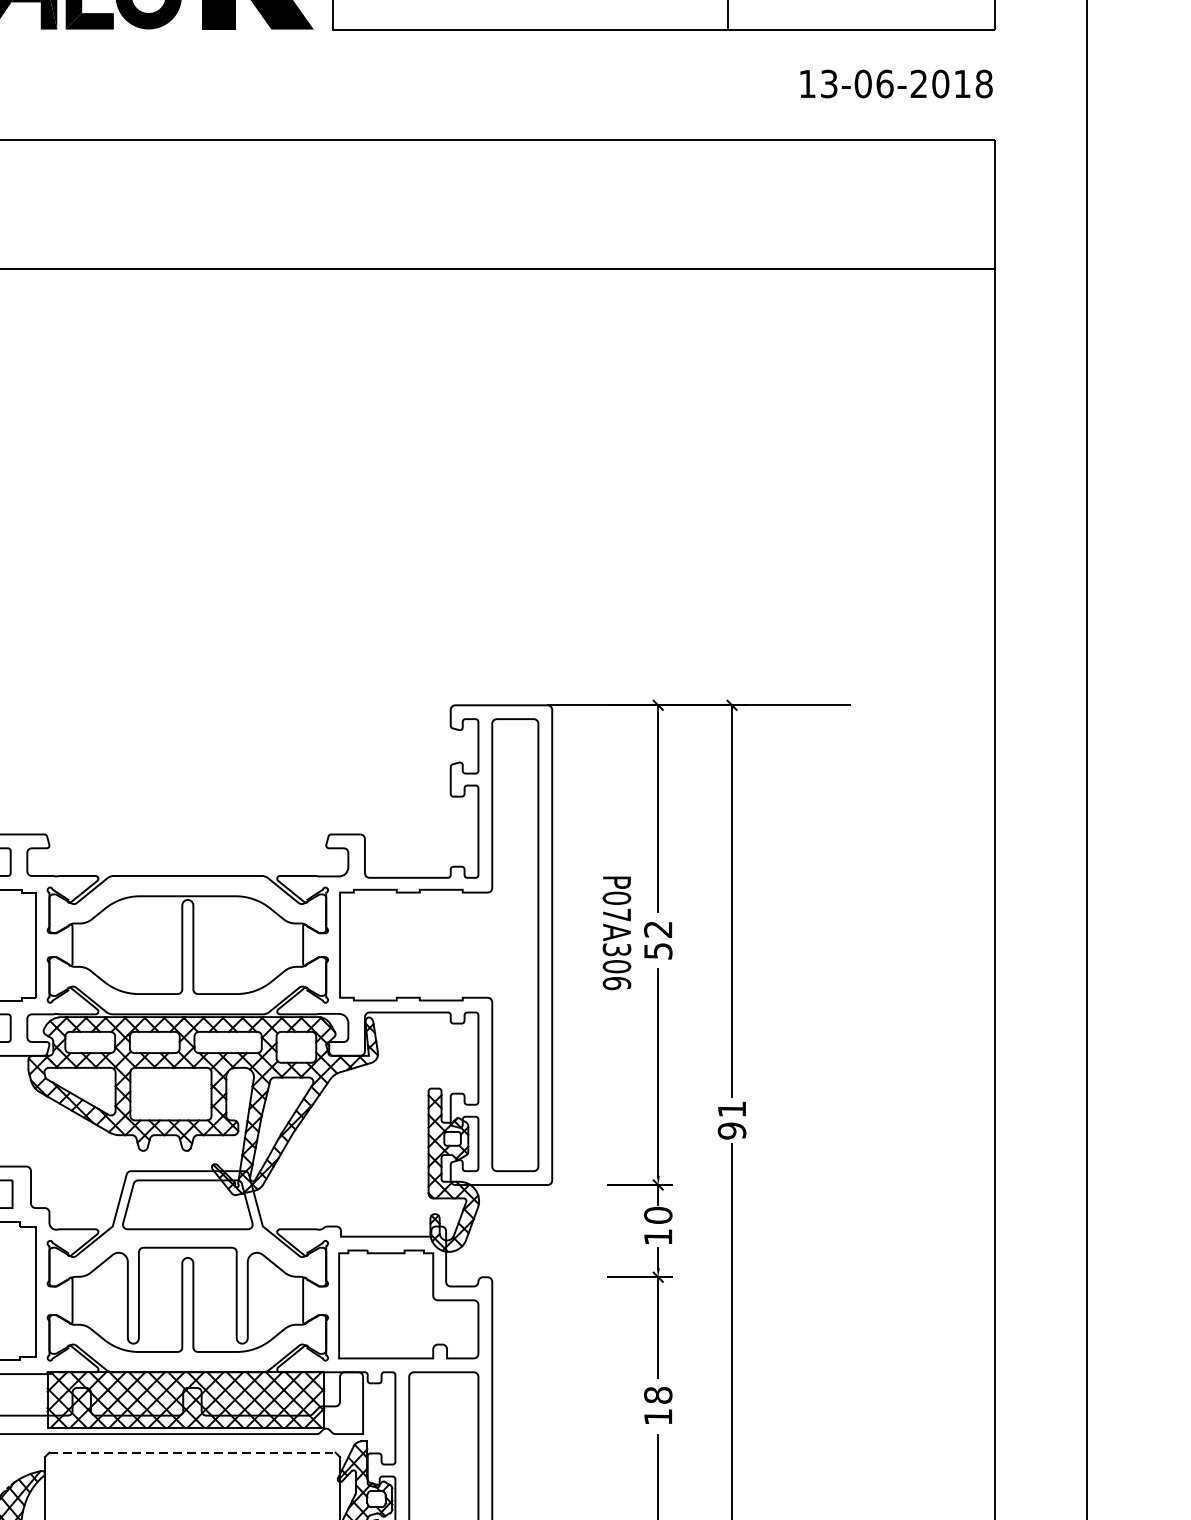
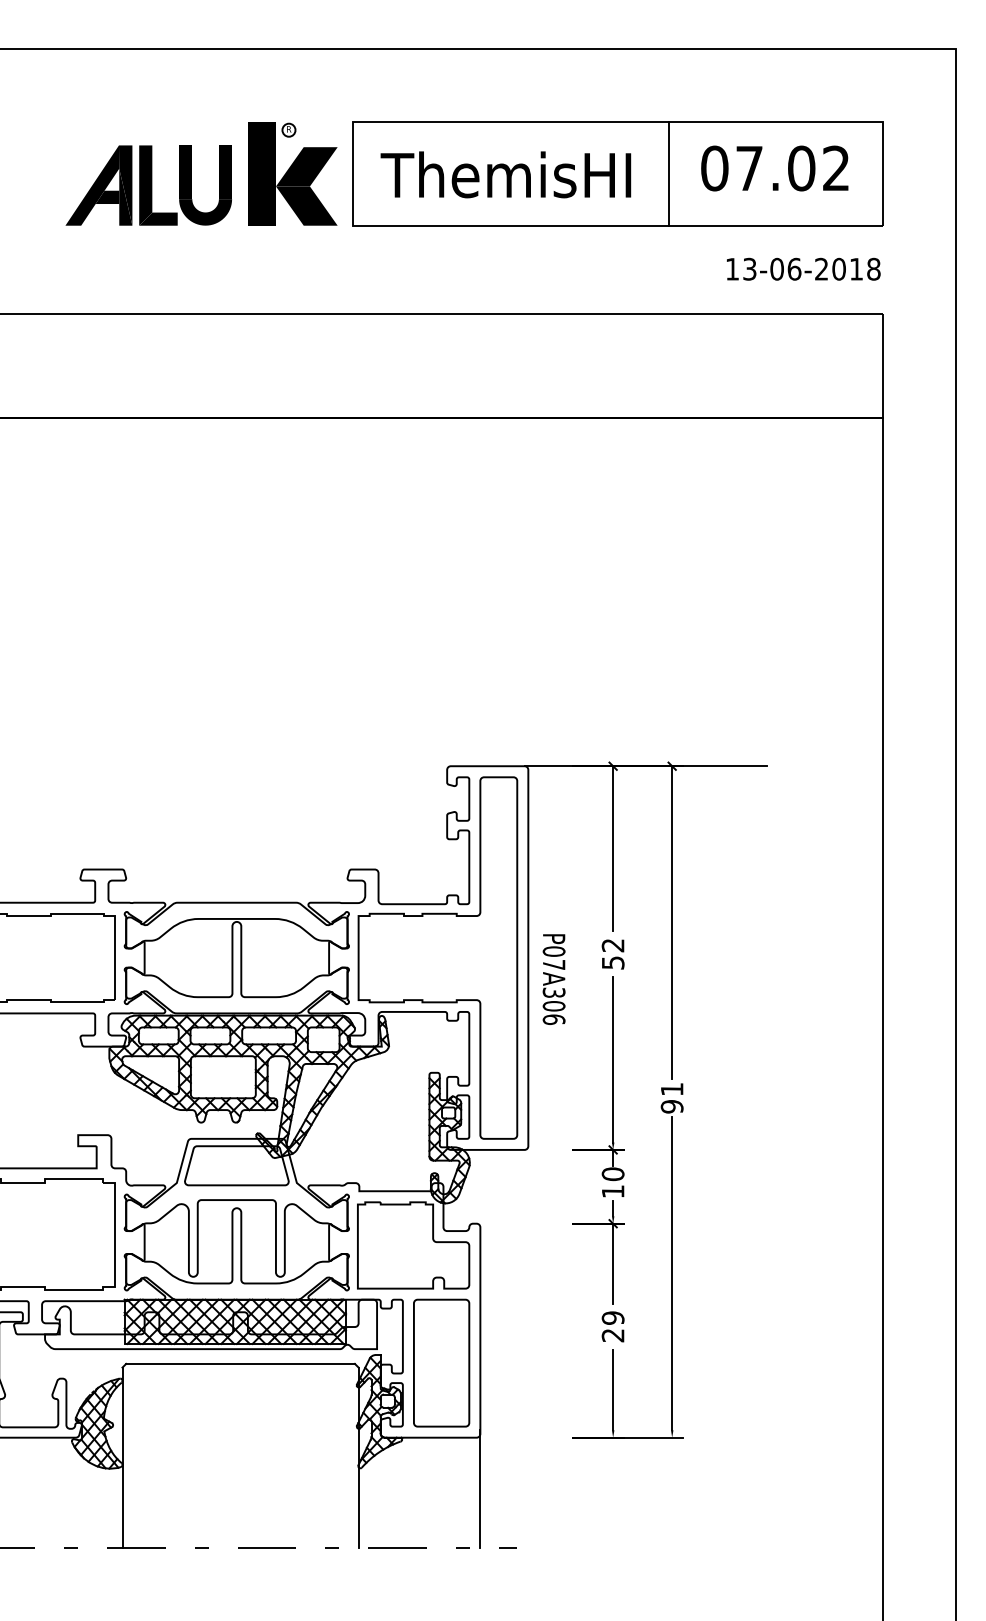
text: (616, 933) -> (553, 979), moved
text: (657, 1405) -> (612, 1326), 18 -> 29
line: (193, 1452) -> (241, 1363), dashed -> solid

